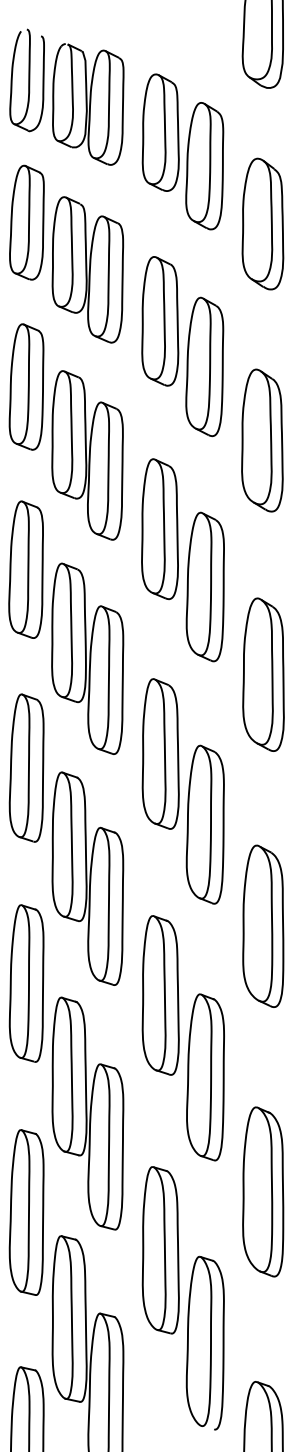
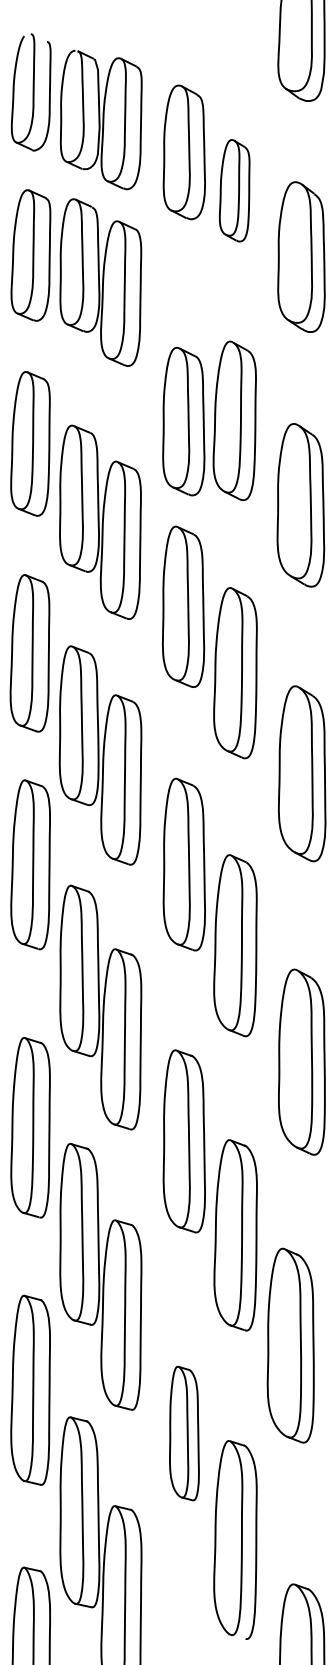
part: (204, 165) -> (234, 190), size x0.7
part: (87, 269) -> (100, 282), moved
part: (160, 321) -> (183, 421), moved
part: (26, 767) -> (30, 864), moved
part: (262, 1191) -> (290, 1345), moved
part: (160, 1250) -> (184, 1433), size x0.7

